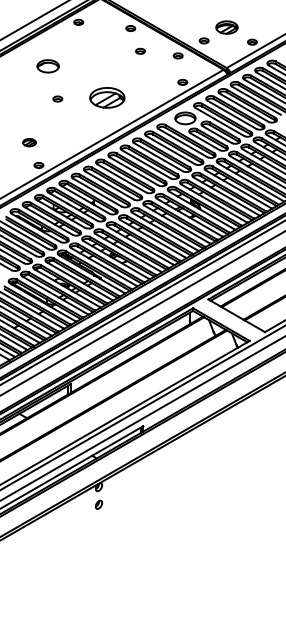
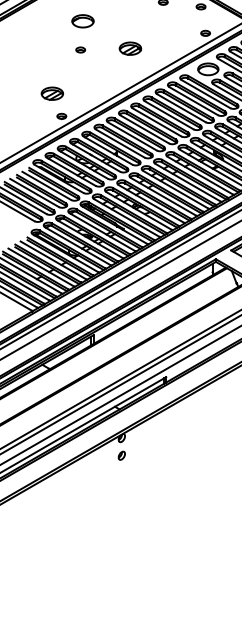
part: (47, 66) -> (82, 21), moved
part: (107, 97) -> (130, 48), size x0.62
part: (29, 142) -> (52, 93), size x1.67

